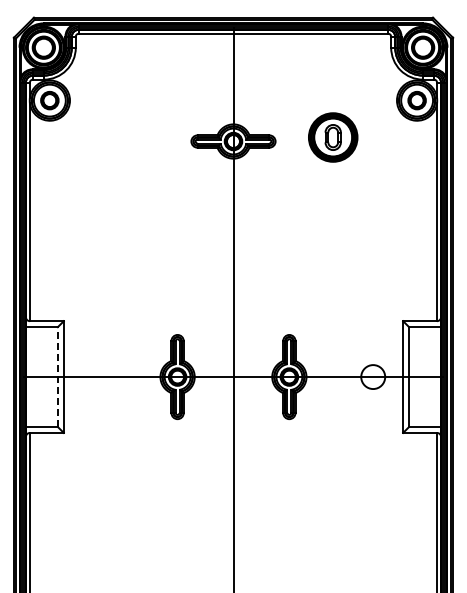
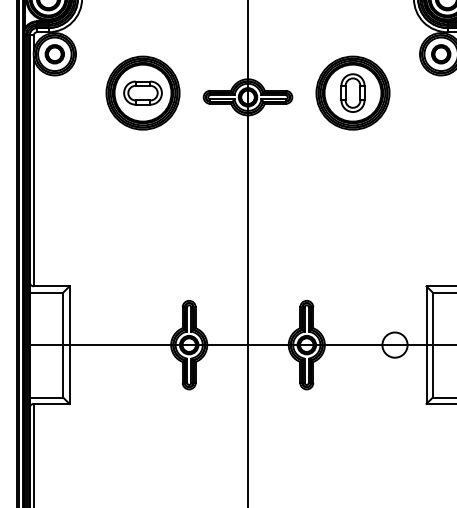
part: (133, 137) -> (142, 93), added
part: (332, 137) -> (352, 93), size x1.43
line: (57, 377) -> (62, 345), dashed -> solid

